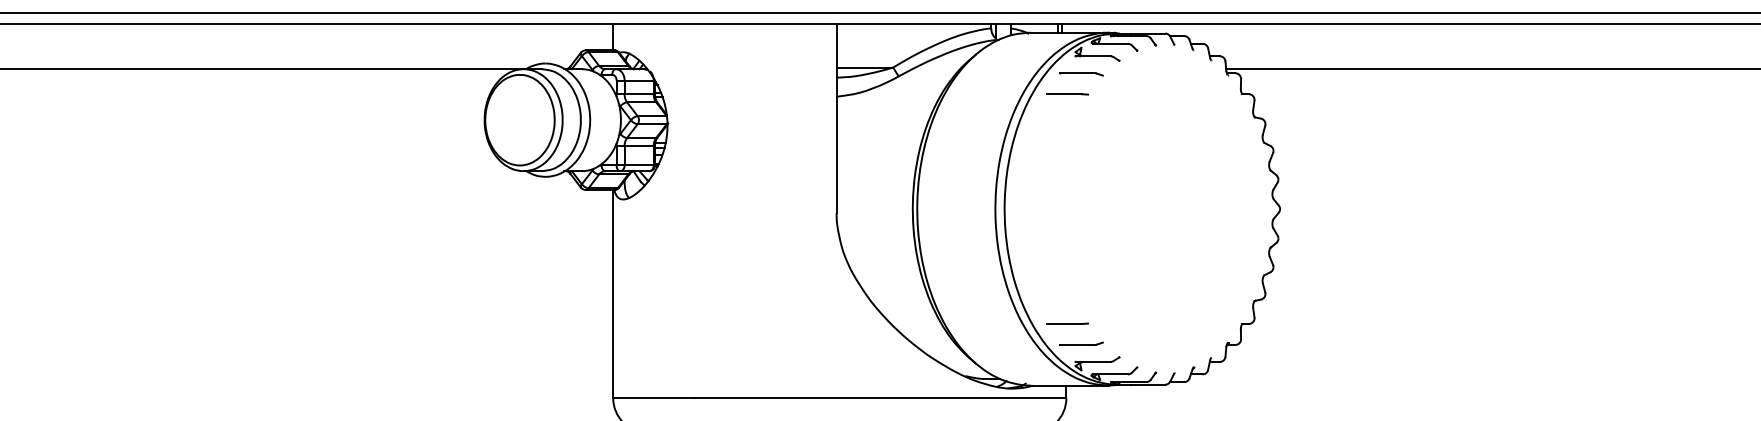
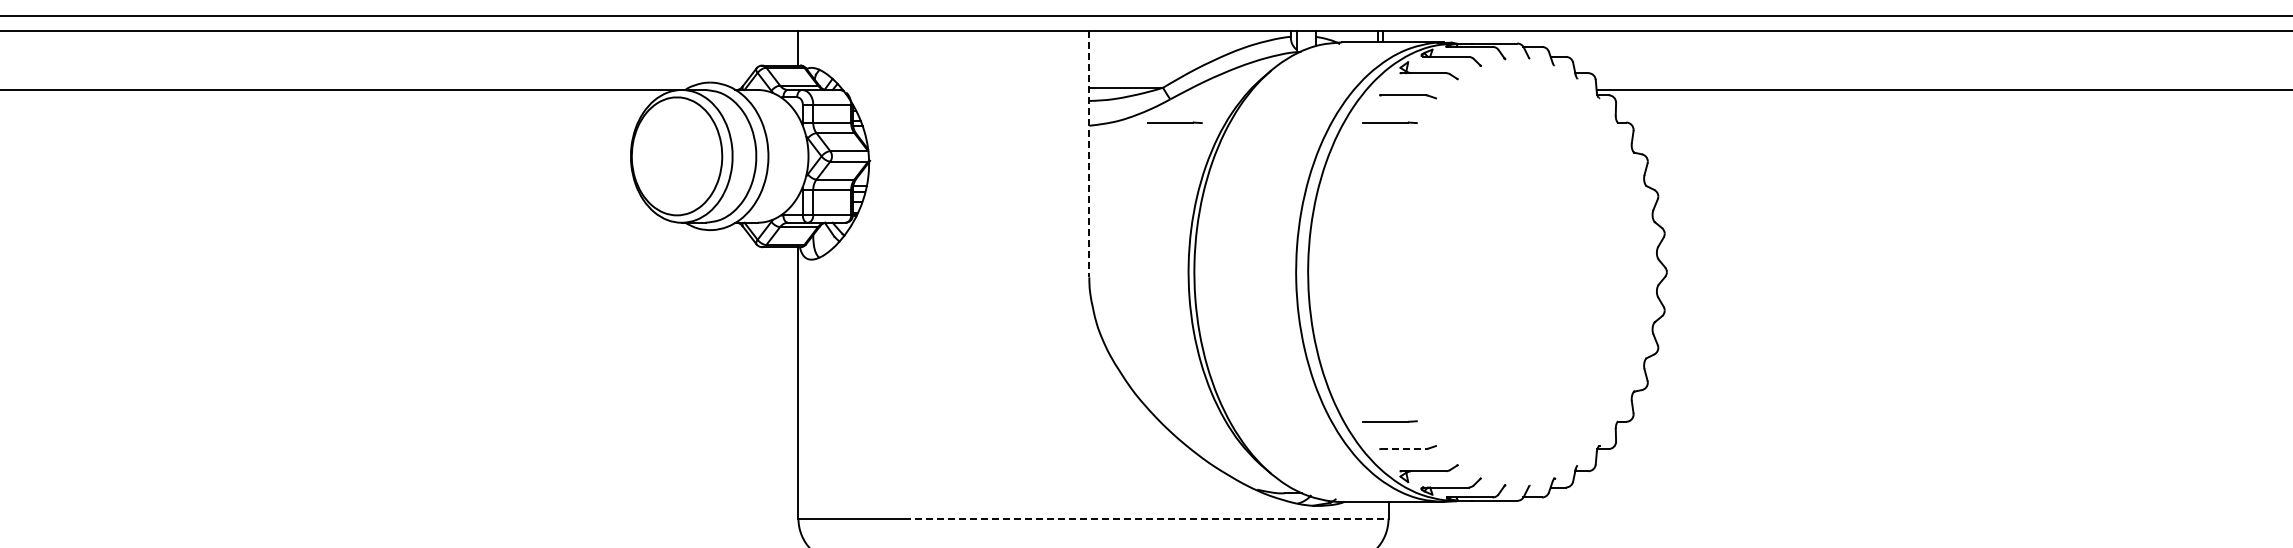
line: (902, 94) -> (1174, 122), added
line: (836, 118) -> (1089, 154), solid -> dashed
line: (1077, 345) -> (1403, 449), solid -> dashed
line: (880, 398) -> (1146, 518), solid -> dashed

